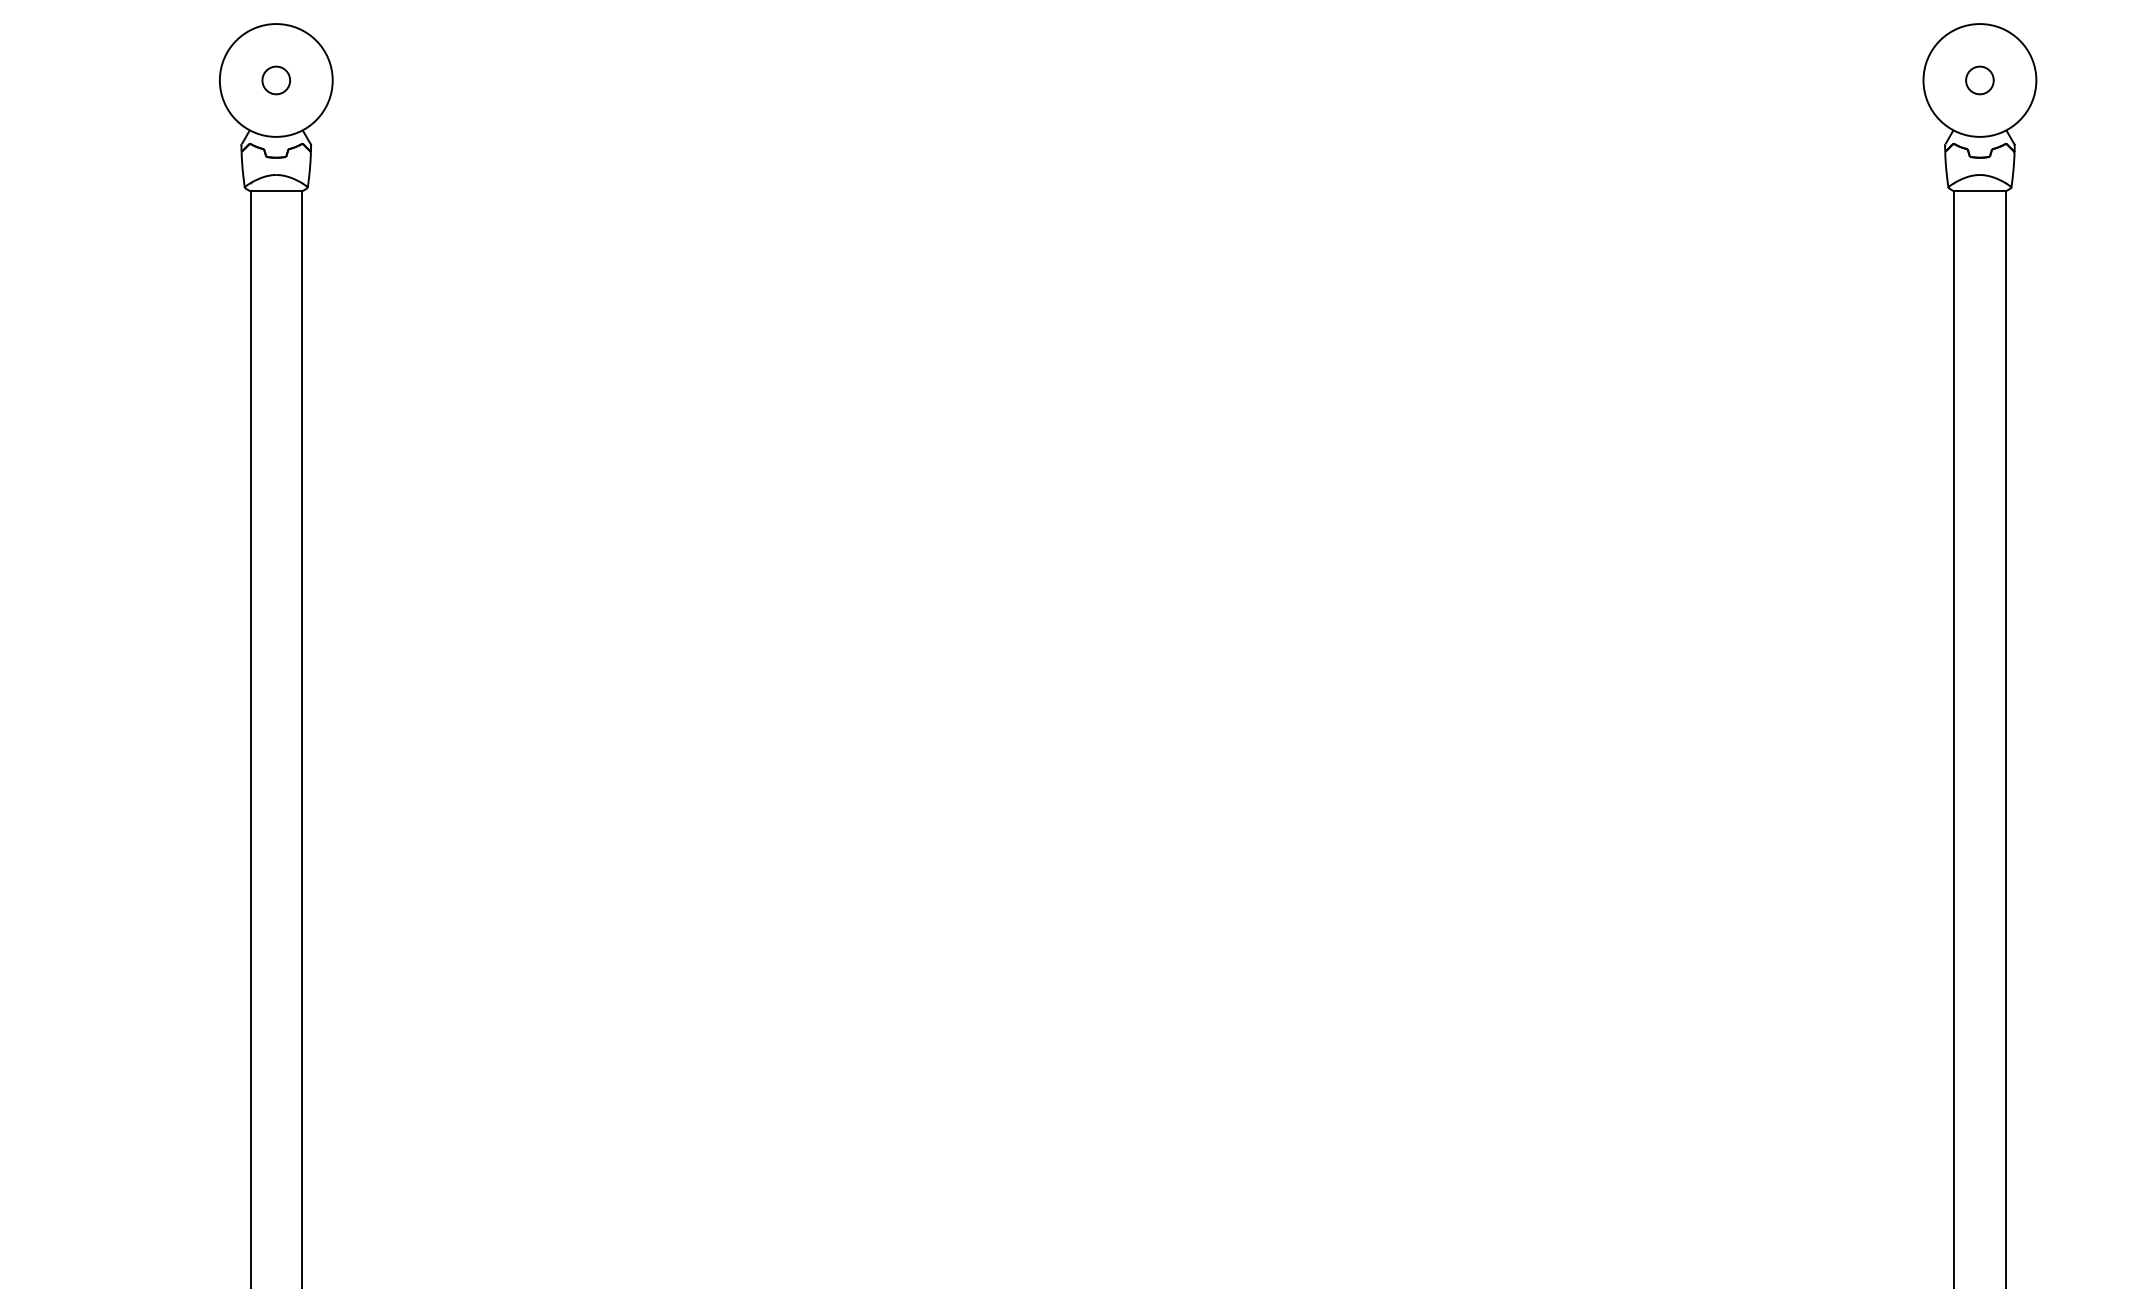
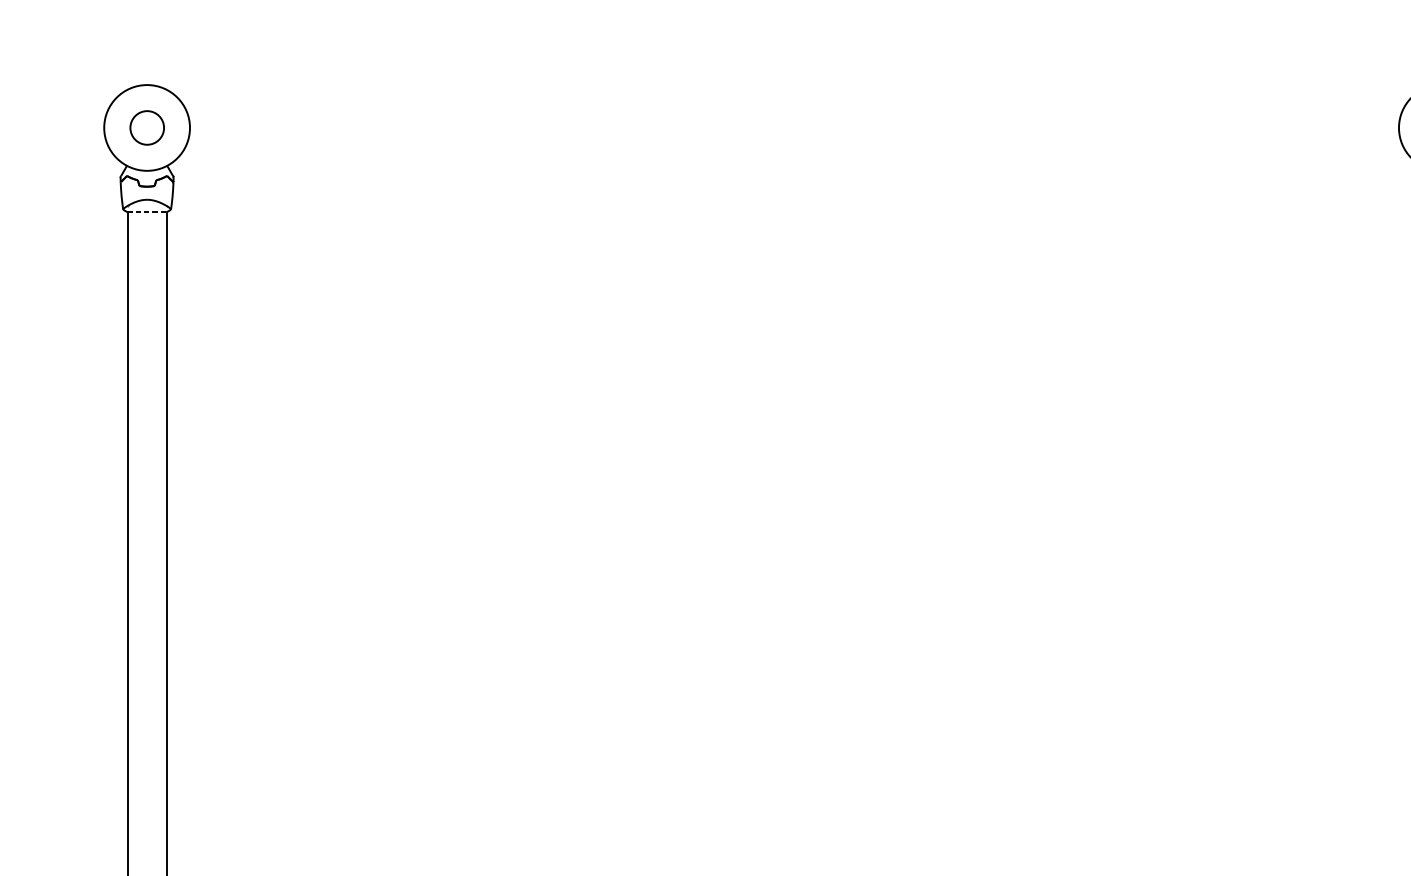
circle: (275, 80) -> (146, 127), size x1.6
line: (276, 191) -> (147, 212), solid -> dashed

